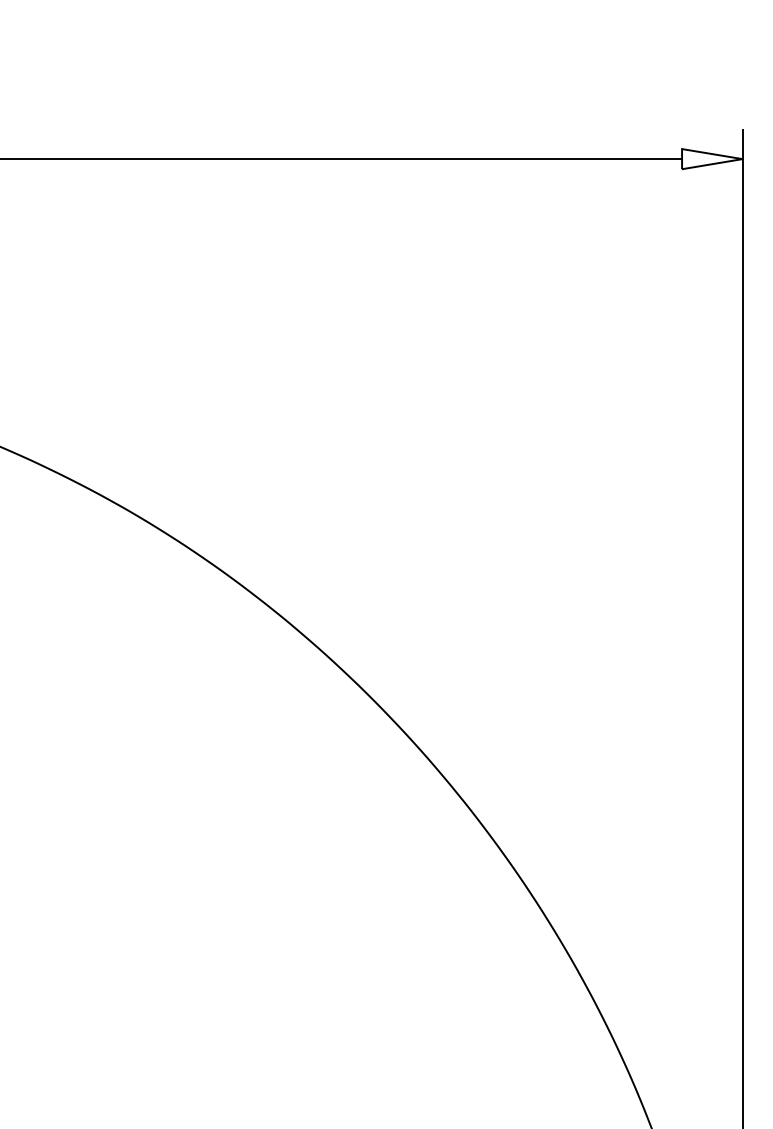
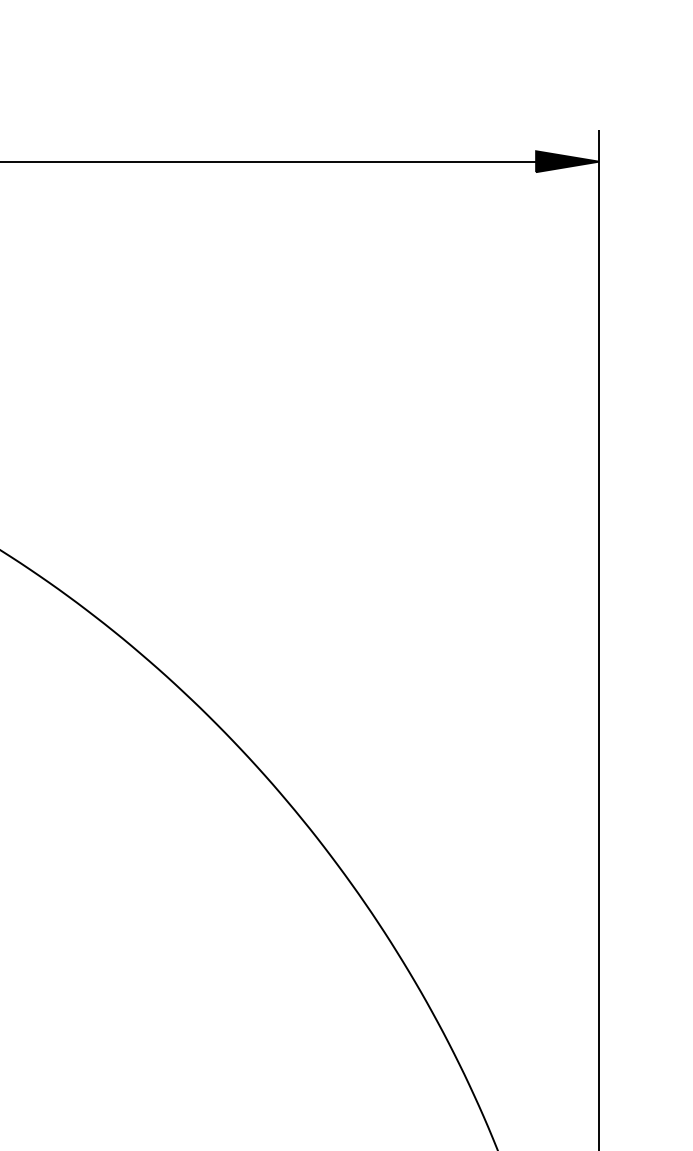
fill: (712, 159) -> (567, 162), added

